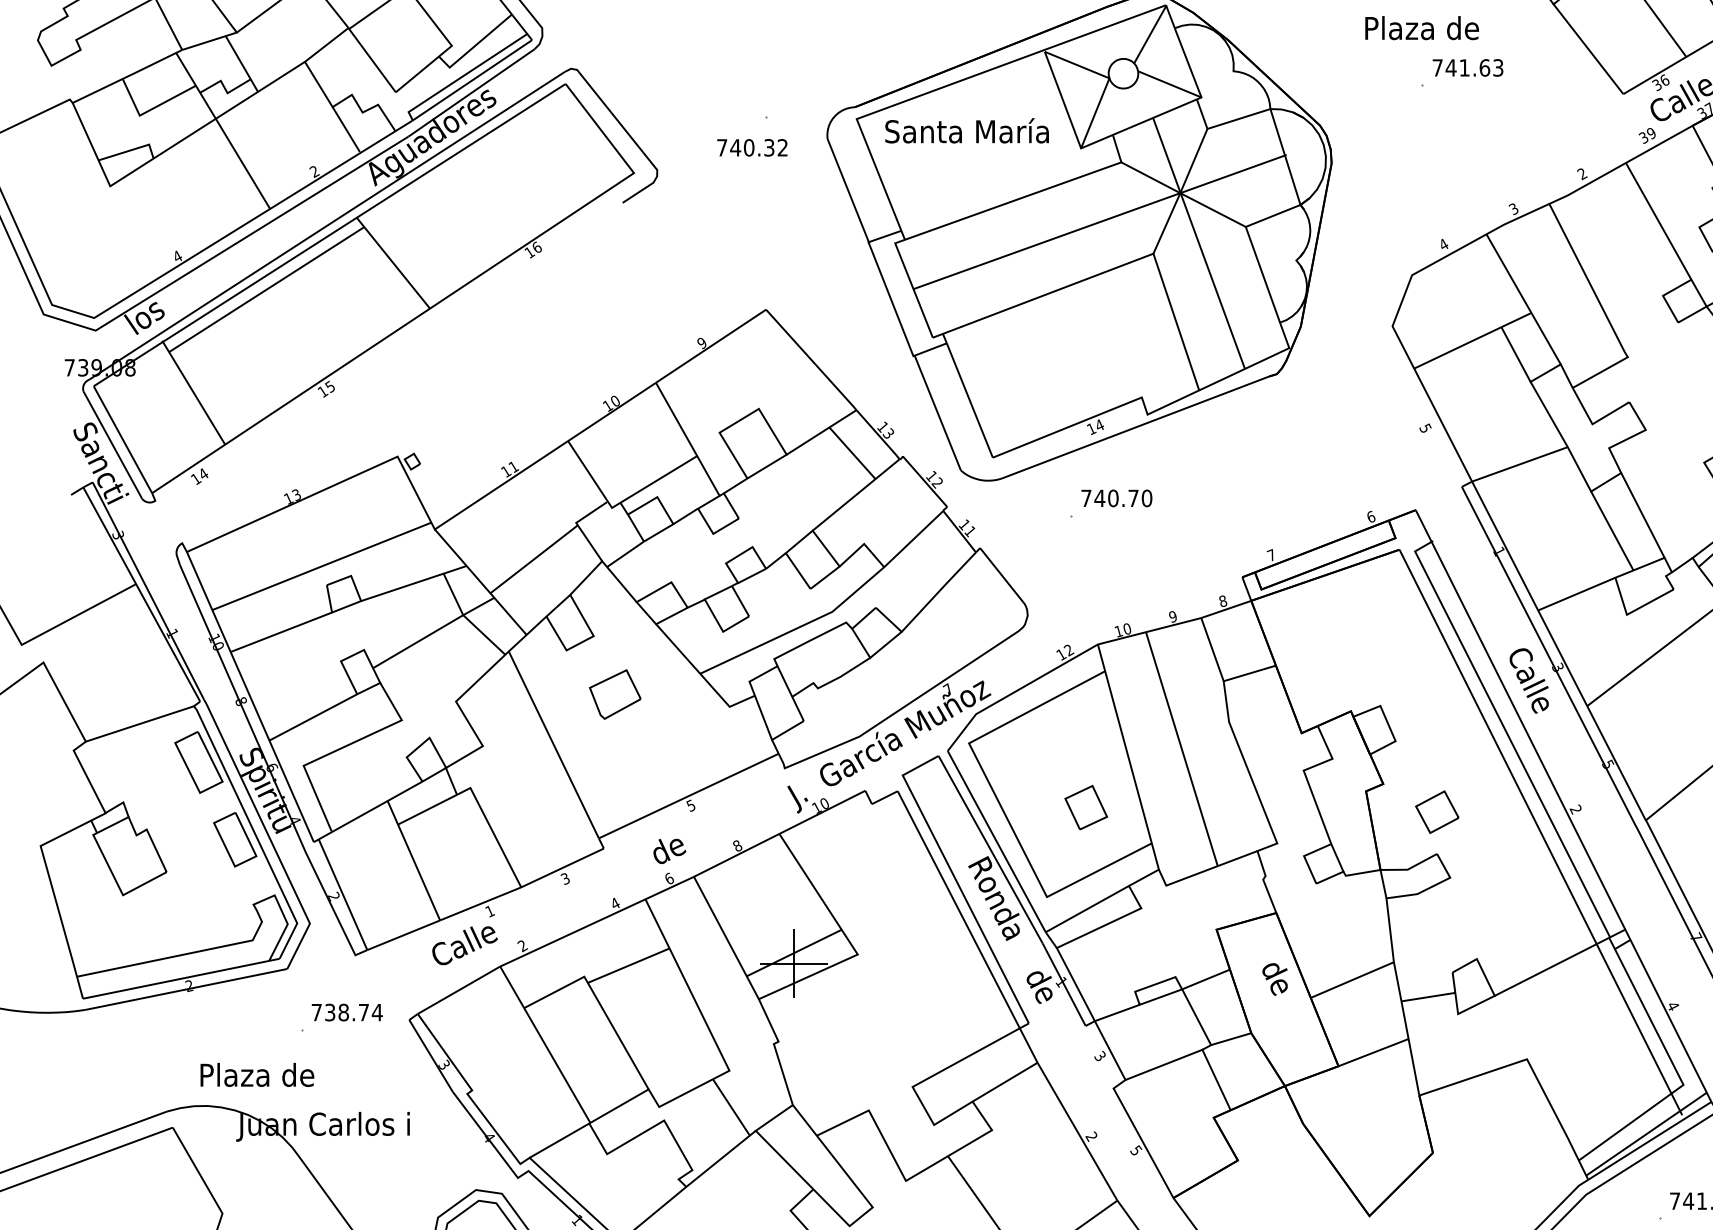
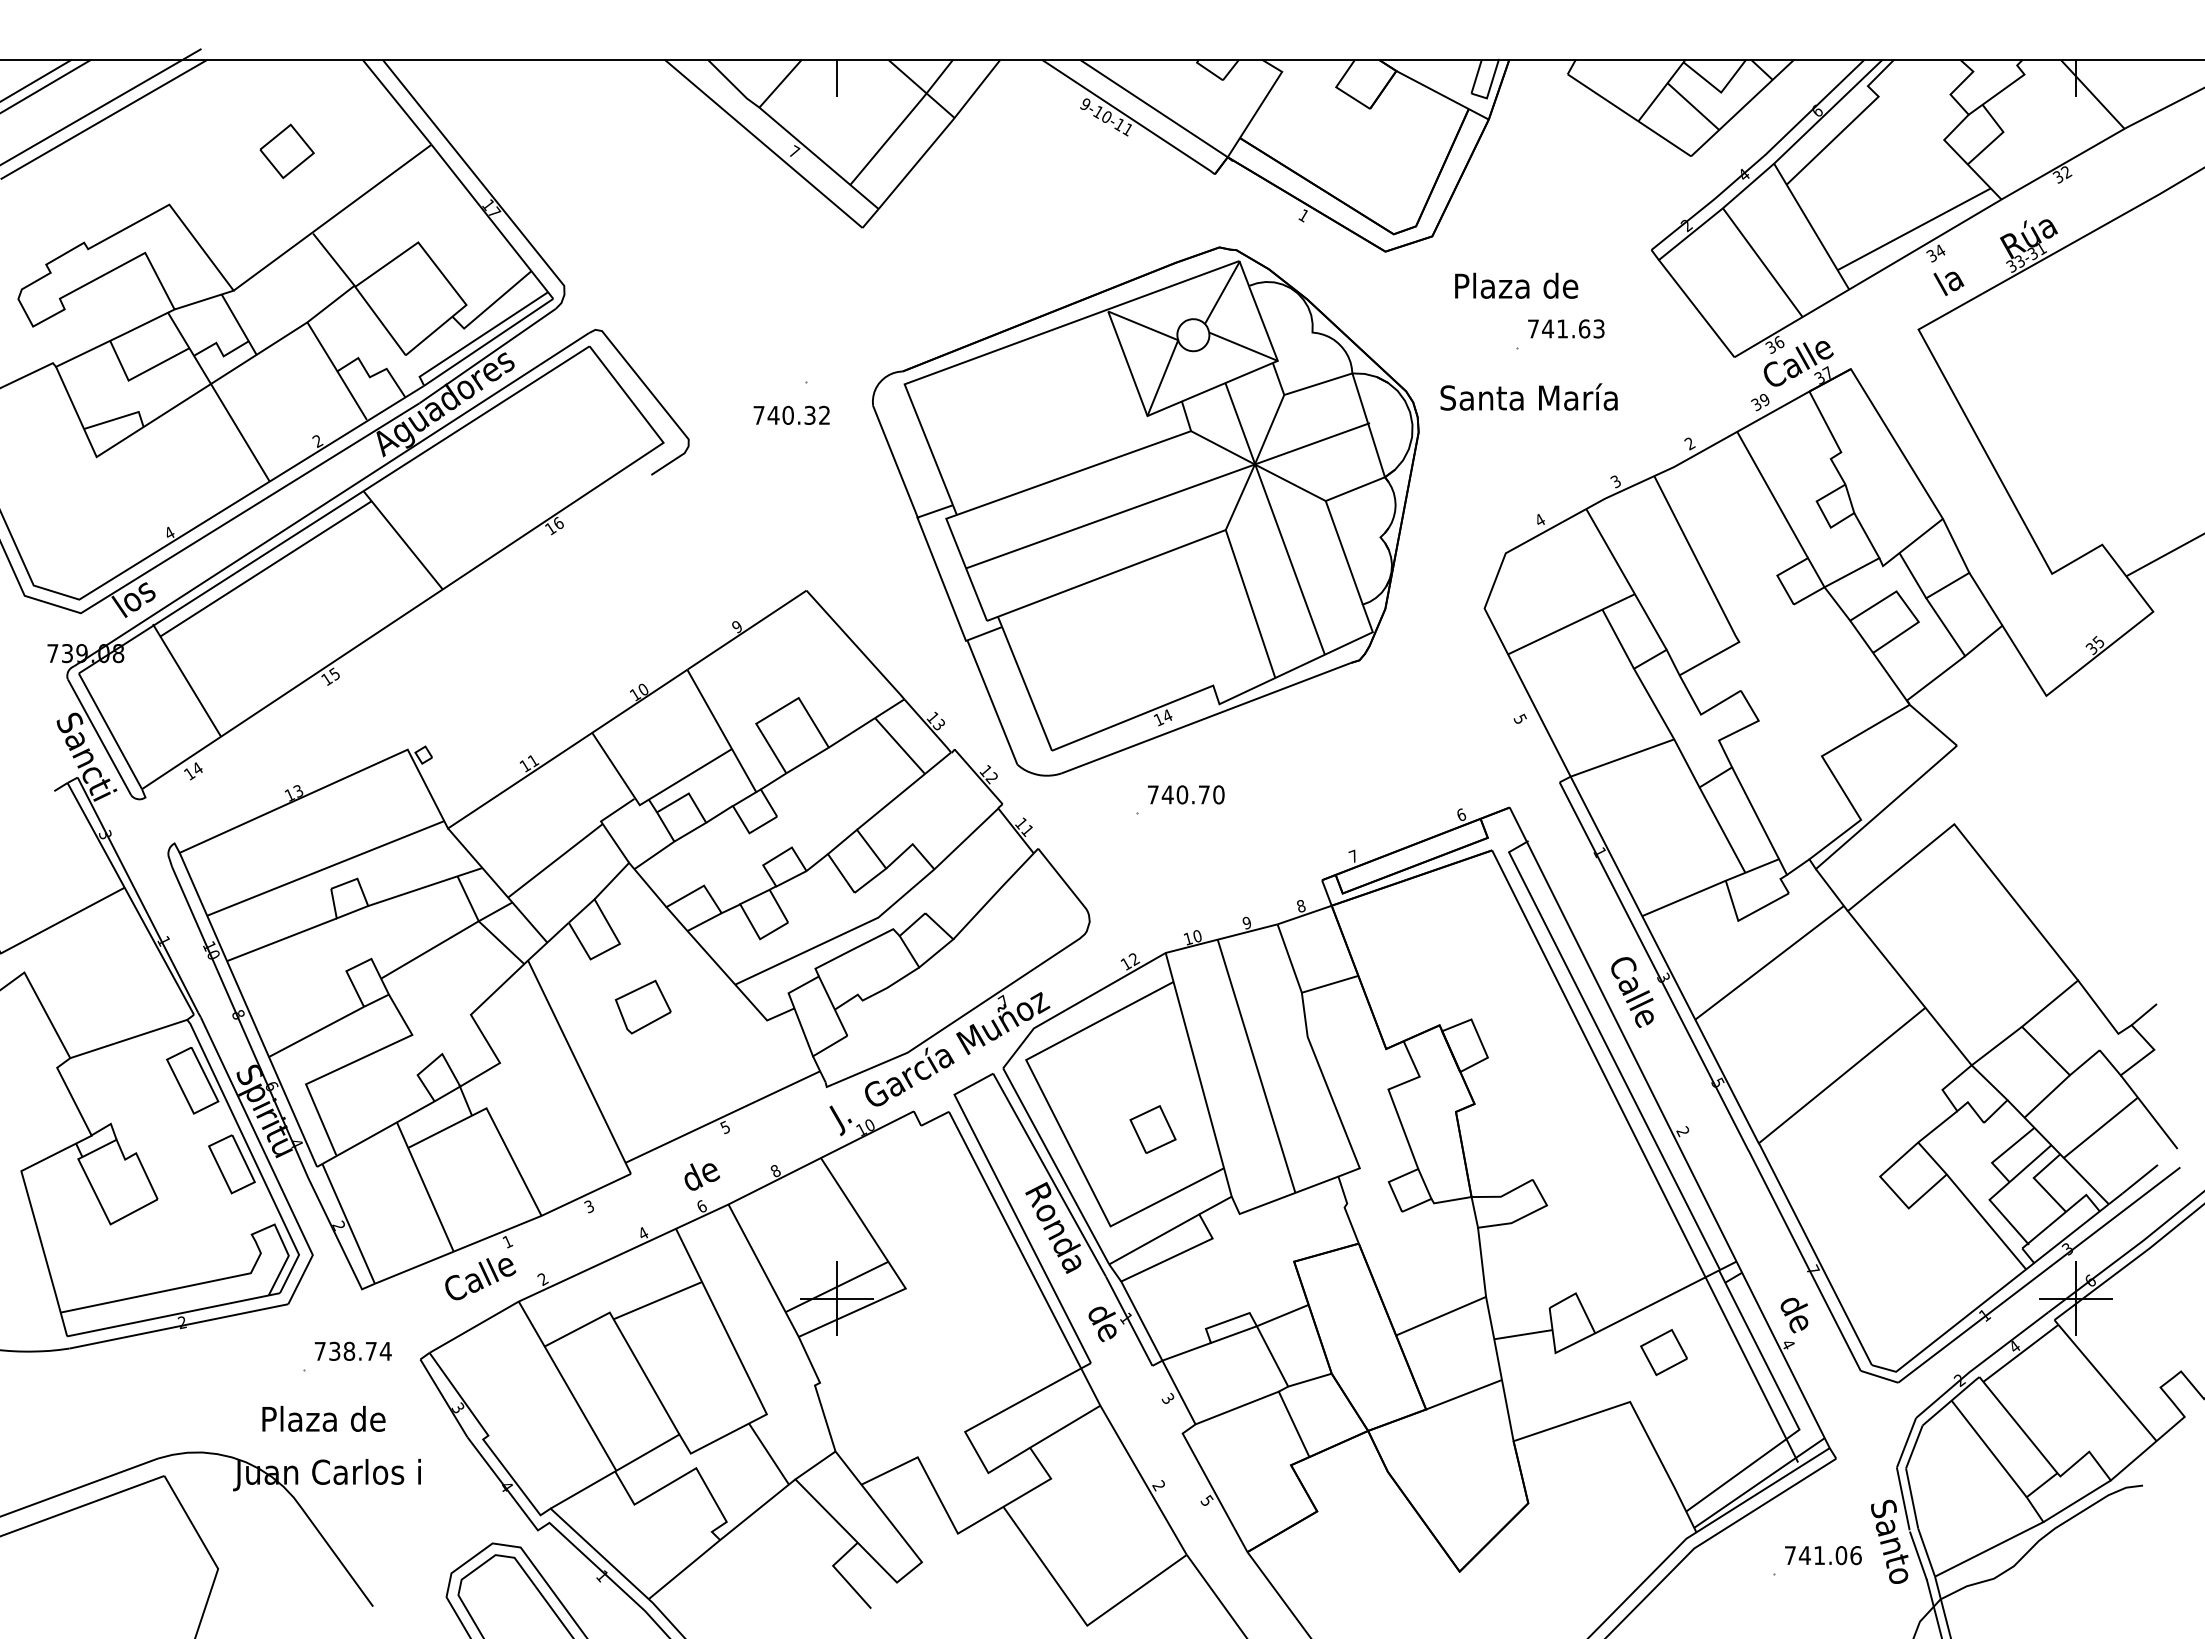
text: (966, 130) -> (1528, 396), moved
part: (1436, 812) -> (1663, 1352), moved
text: (1275, 979) -> (1794, 1315), moved
text: (256, 1074) -> (323, 1418), moved

